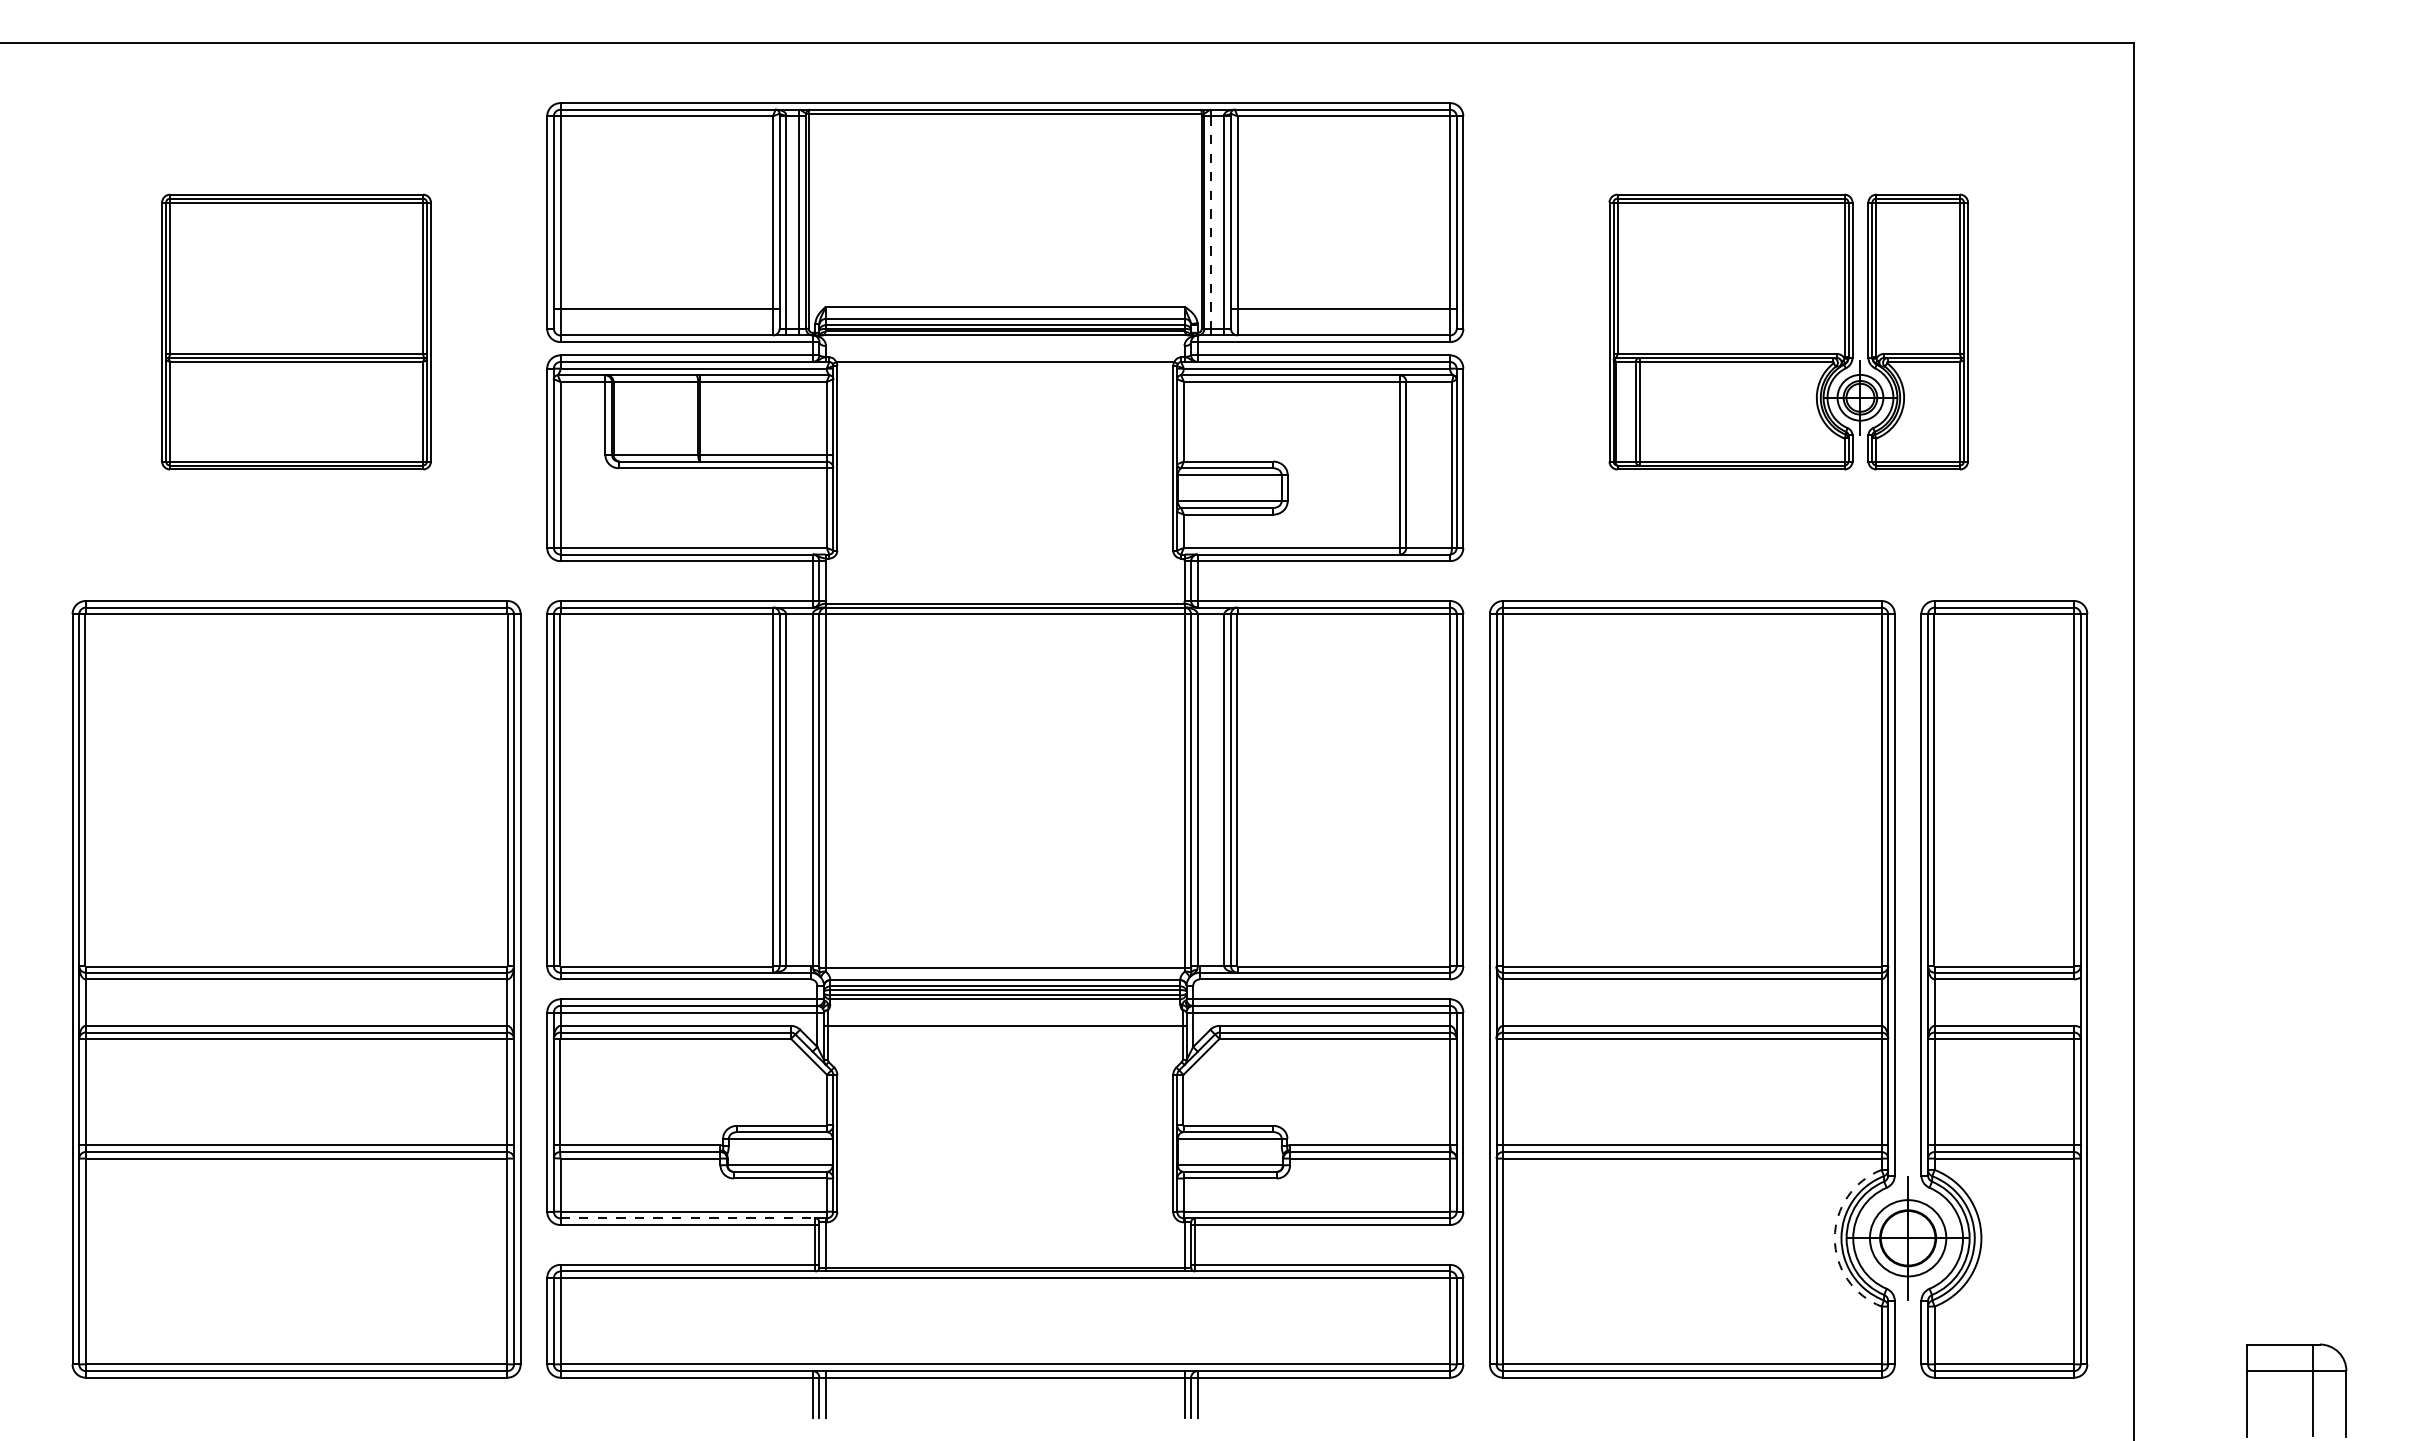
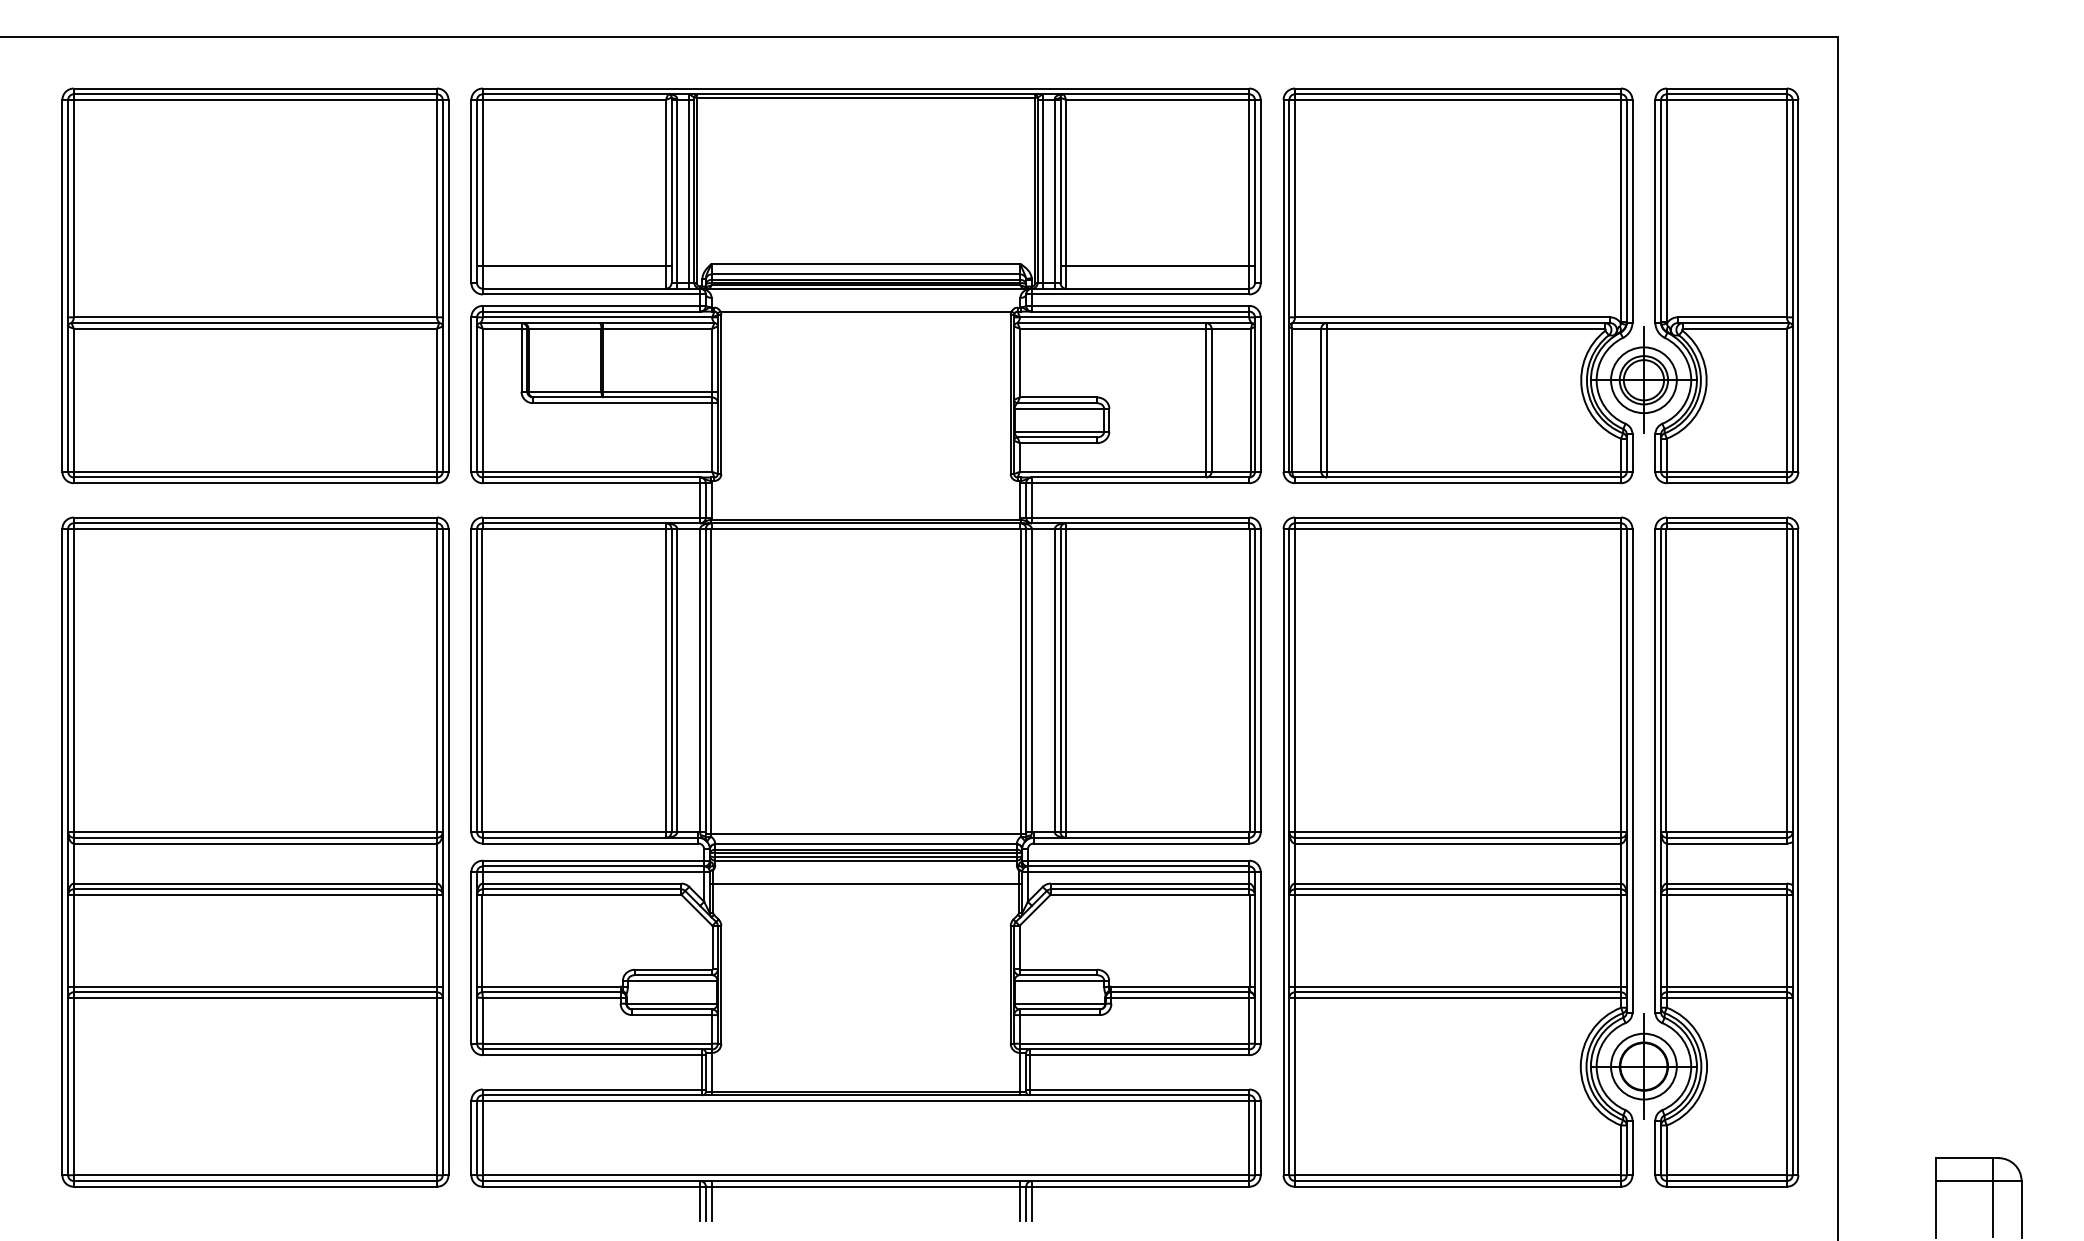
line: (1211, 223) -> (1043, 192), dashed -> solid
part: (296, 331) -> (255, 285), size x1.67
part: (1788, 331) -> (1540, 285), size x1.67
line: (688, 1218) -> (593, 1049), dashed -> solid
arc: (1834, 1238) -> (1580, 1066), dashed -> solid

